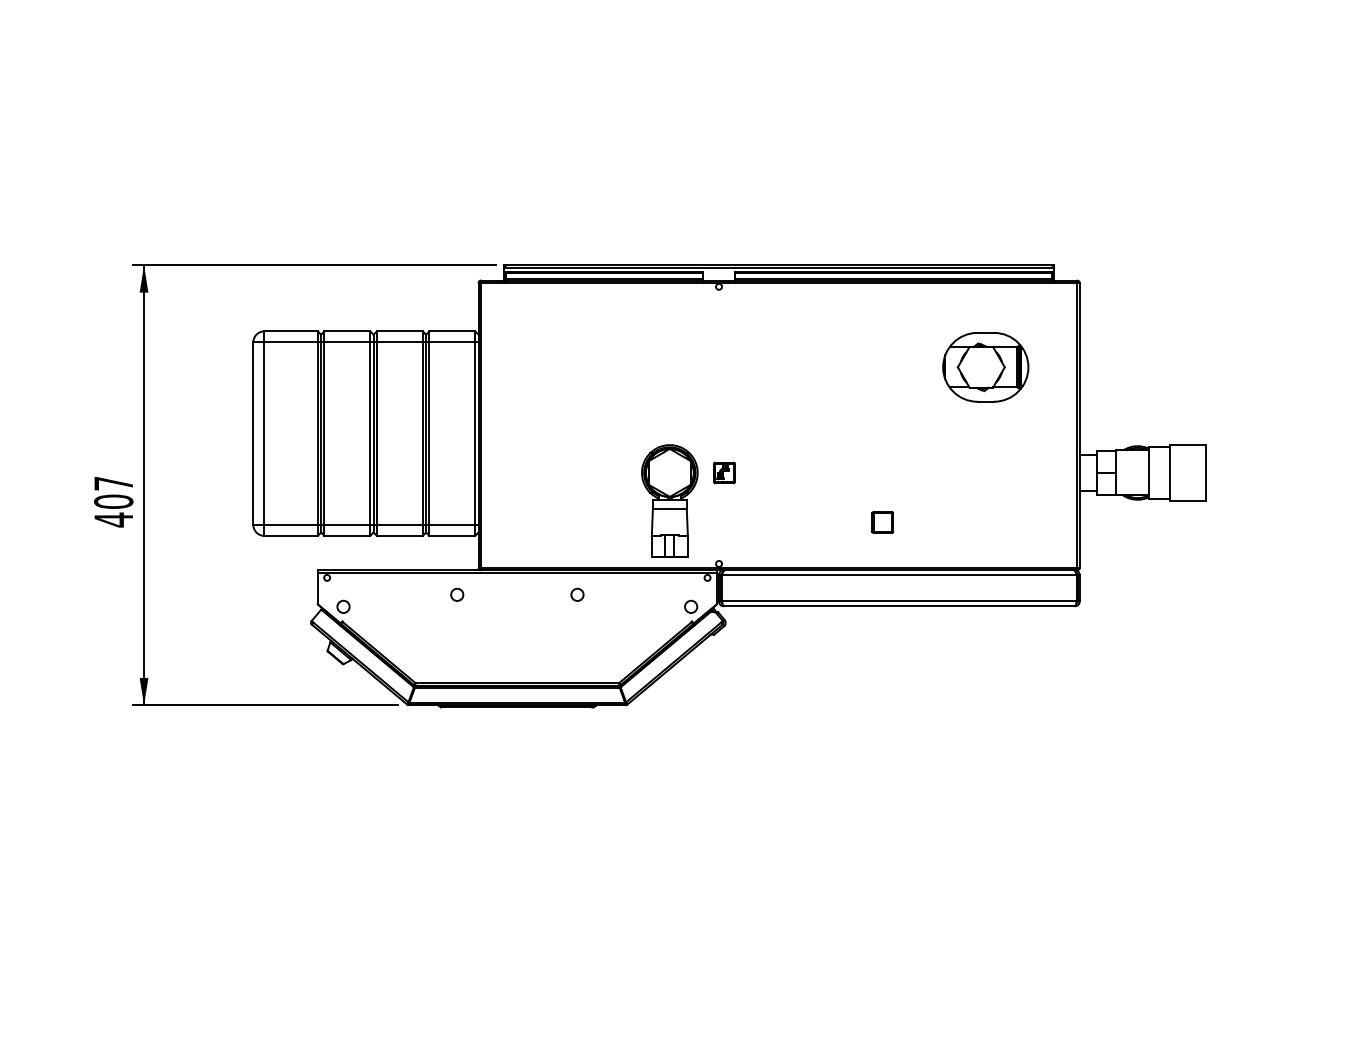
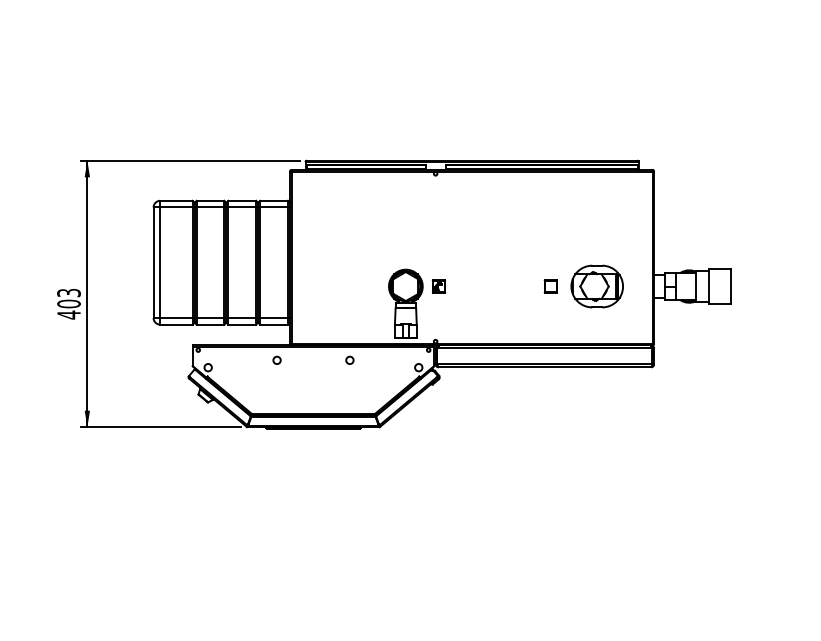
part: (984, 367) -> (596, 286), moved
text: (112, 484) -> (68, 293), 407 -> 403
part: (882, 522) -> (550, 286), moved

